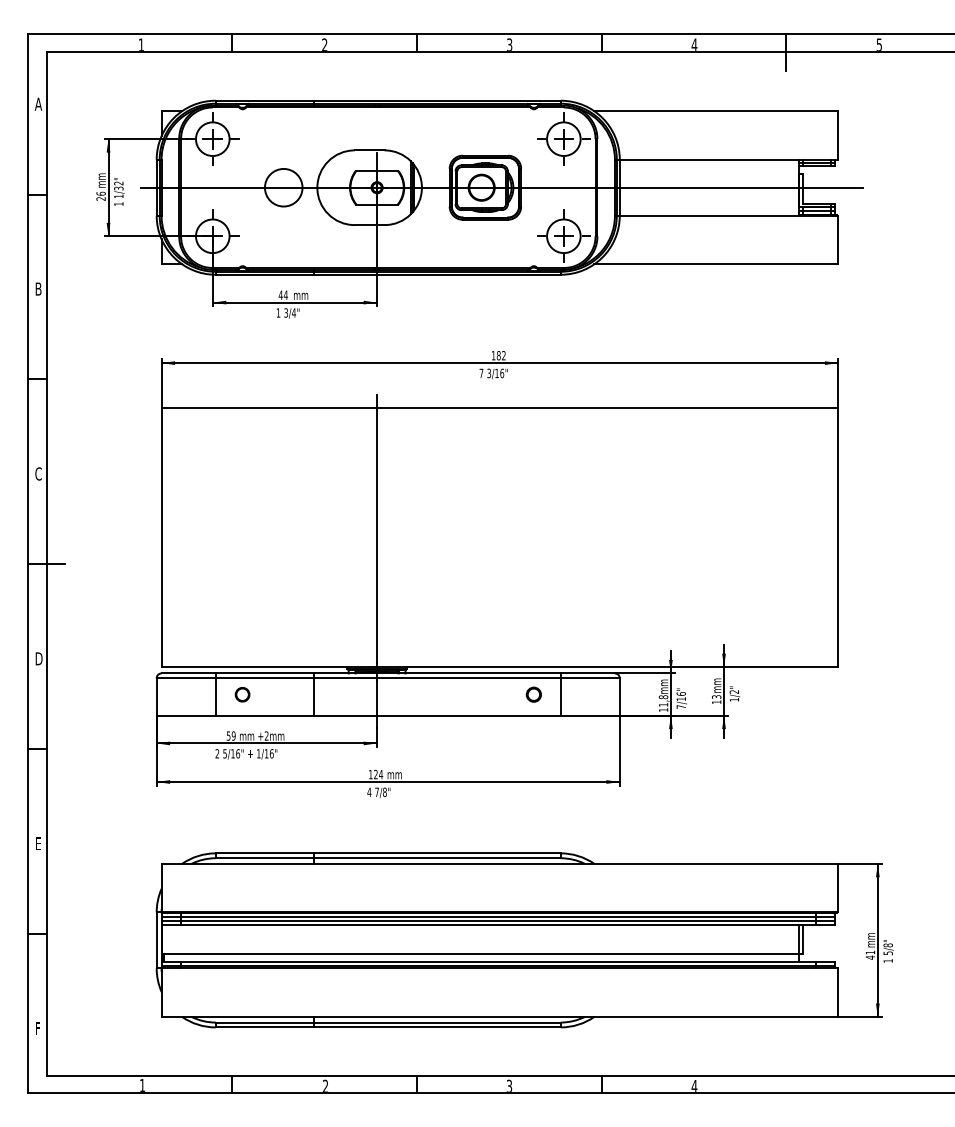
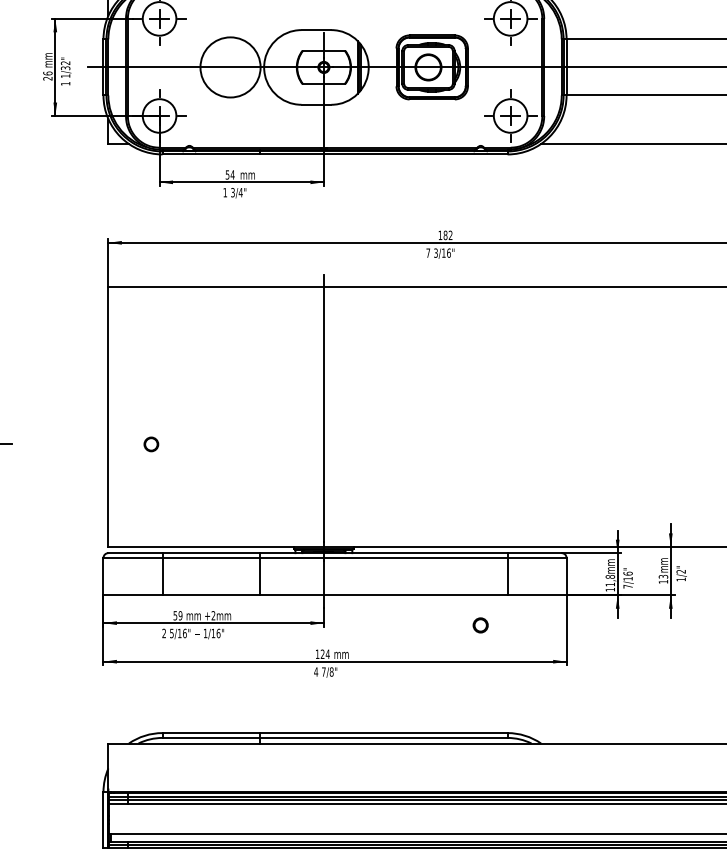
circle: (283, 187) -> (230, 67), size x1.6
text: (280, 294) -> (227, 174), 44 -> 54
part: (242, 694) -> (151, 444), moved
circle: (533, 694) -> (480, 625), moved

